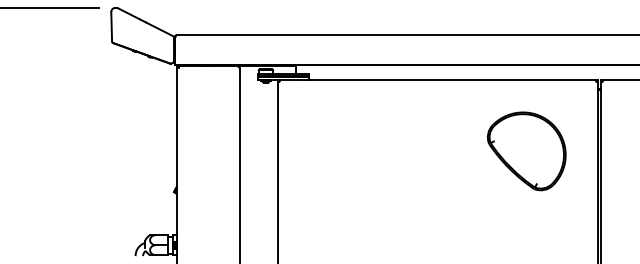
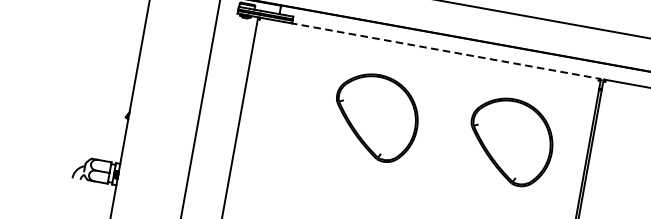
line: (452, 79) -> (445, 50), solid -> dashed
part: (400, 151) -> (375, 117), added

